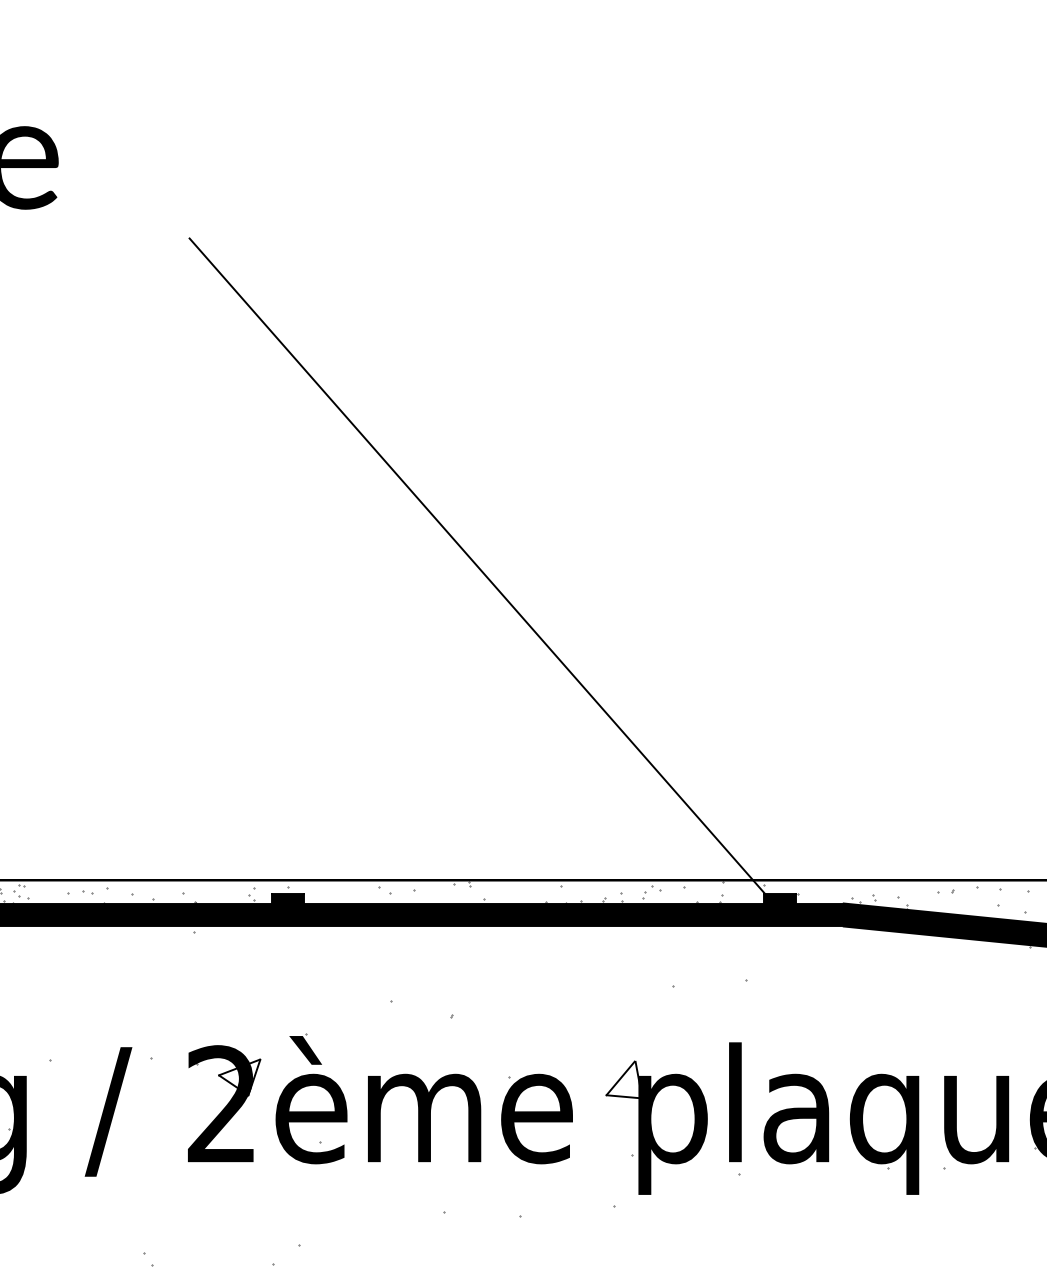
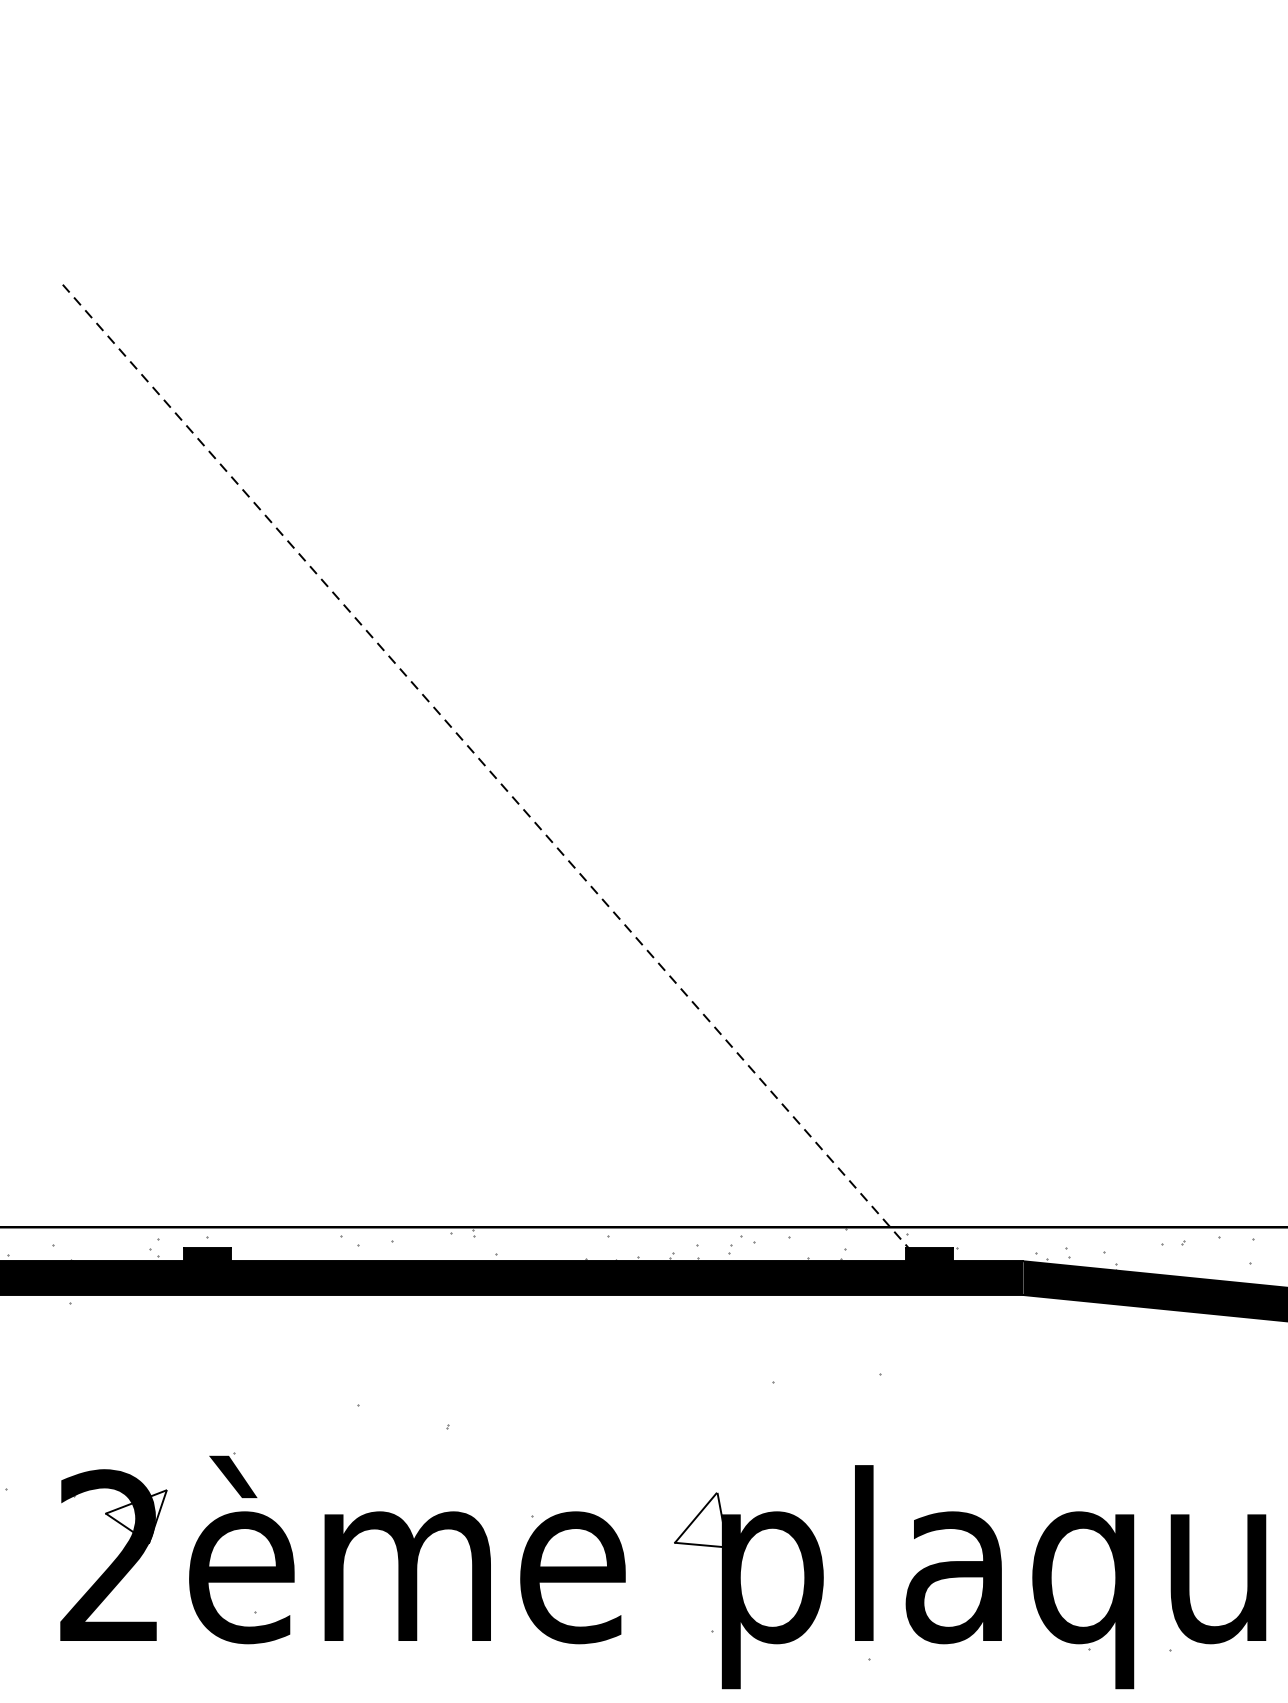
line: (485, 575) -> (497, 779), solid -> dashed

